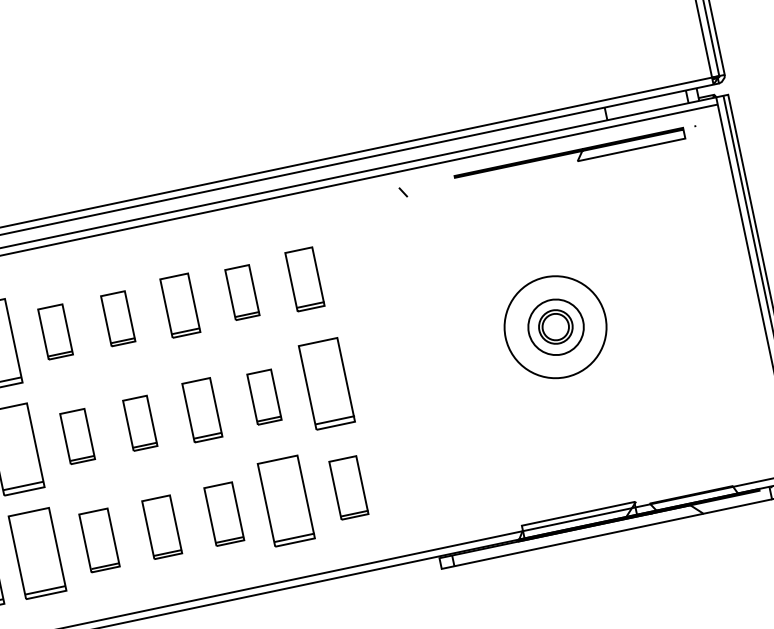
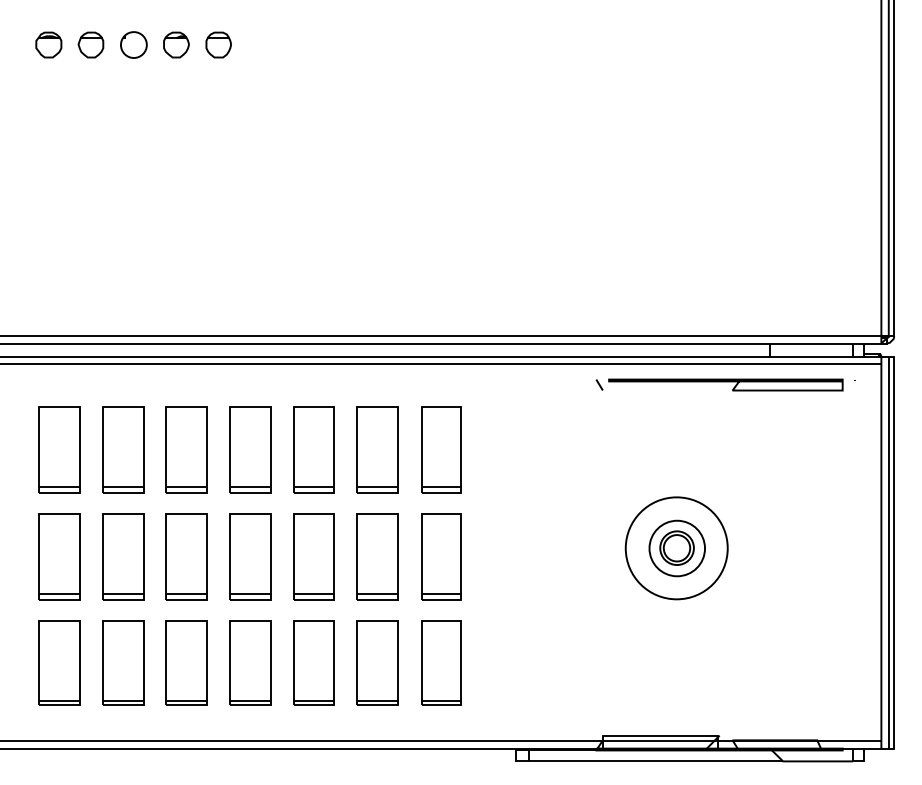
line: (403, 191) -> (599, 384), moved
part: (304, 279) -> (441, 449), size x1.43
part: (242, 292) -> (377, 449), size x1.67
part: (179, 305) -> (313, 449), size x1.43
part: (118, 318) -> (250, 449), size x1.67
part: (55, 331) -> (186, 449), size x1.67
part: (264, 396) -> (377, 556), size x1.67
part: (201, 410) -> (313, 556), size x1.43
part: (140, 423) -> (250, 556), size x1.67
part: (77, 436) -> (186, 556), size x1.67
part: (348, 487) -> (441, 662), size x1.43
part: (223, 513) -> (313, 662), size x1.43
part: (162, 526) -> (250, 662), size x1.43
part: (99, 540) -> (186, 662), size x1.43

